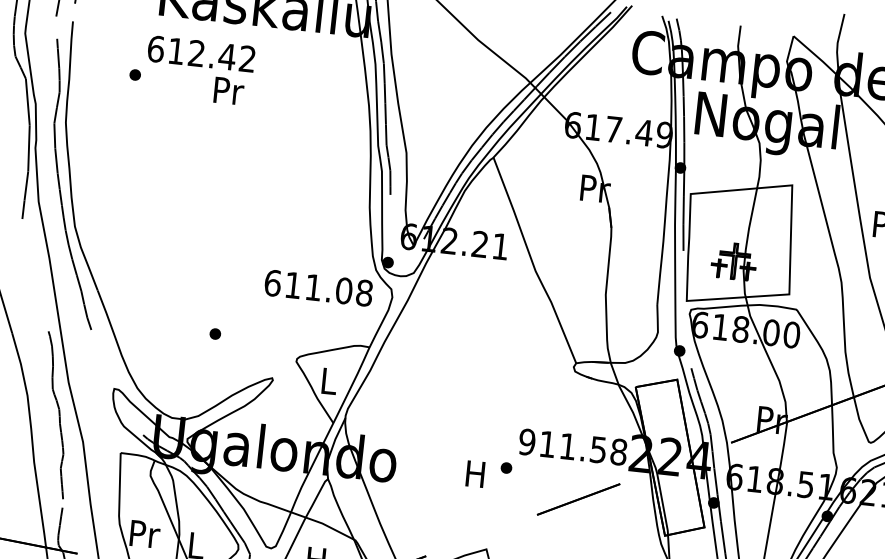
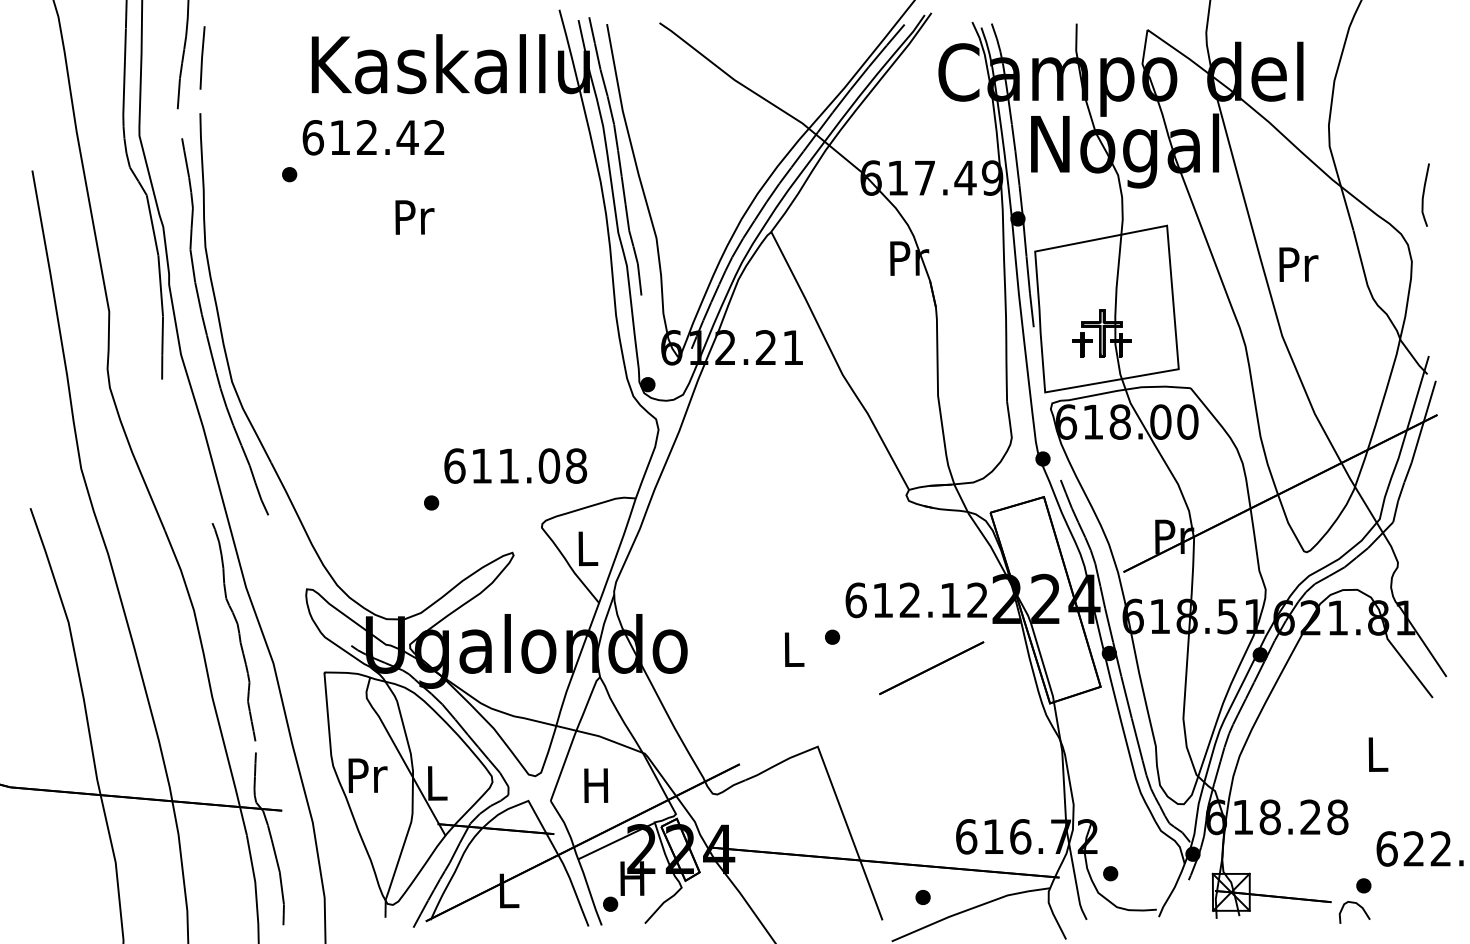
text: (228, 91) -> (414, 217), moved
text: (318, 287) -> (515, 465), moved
text: (572, 447) -> (916, 600), 911.58 -> 612.12
text: (475, 474) -> (792, 649), H -> L

